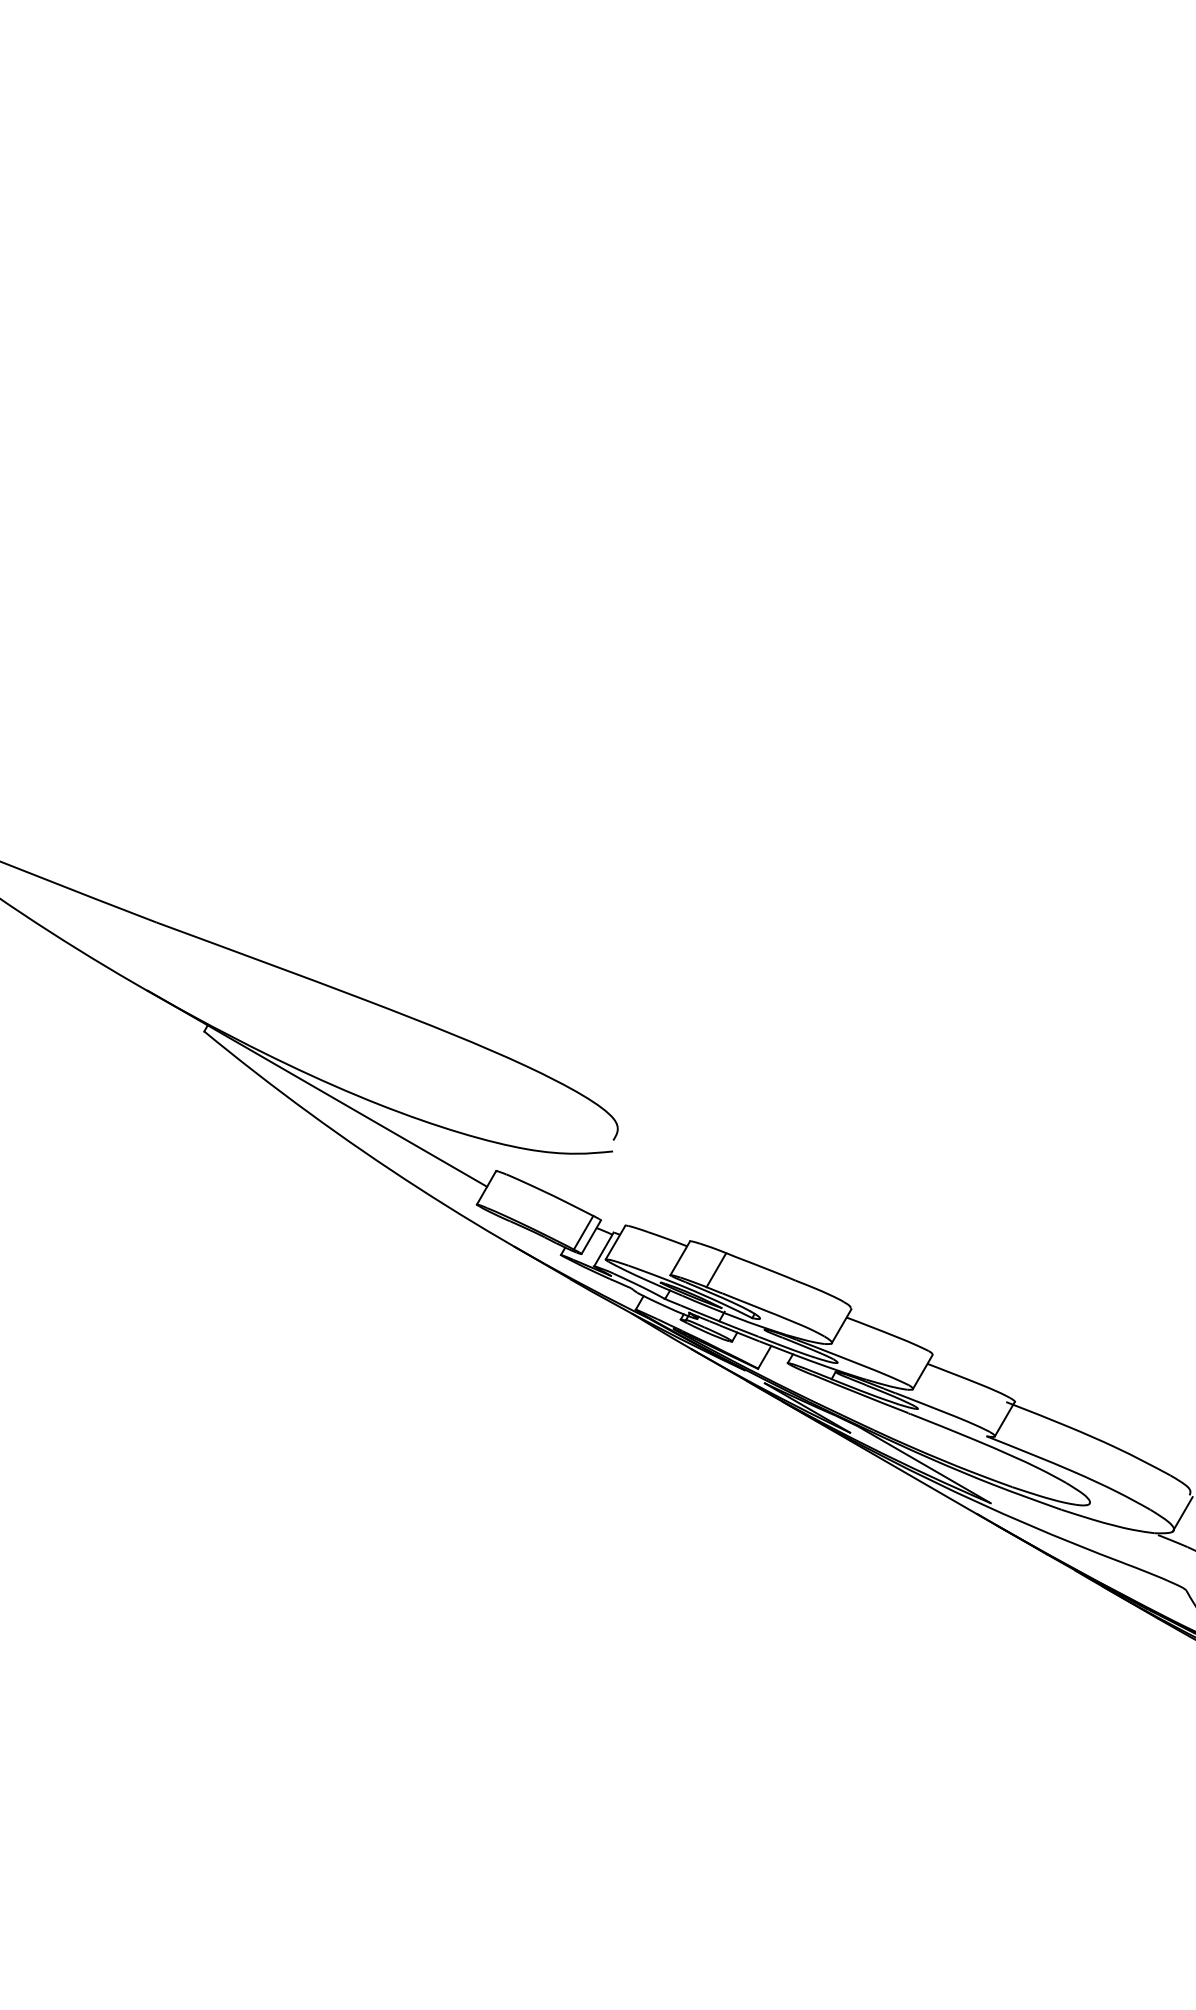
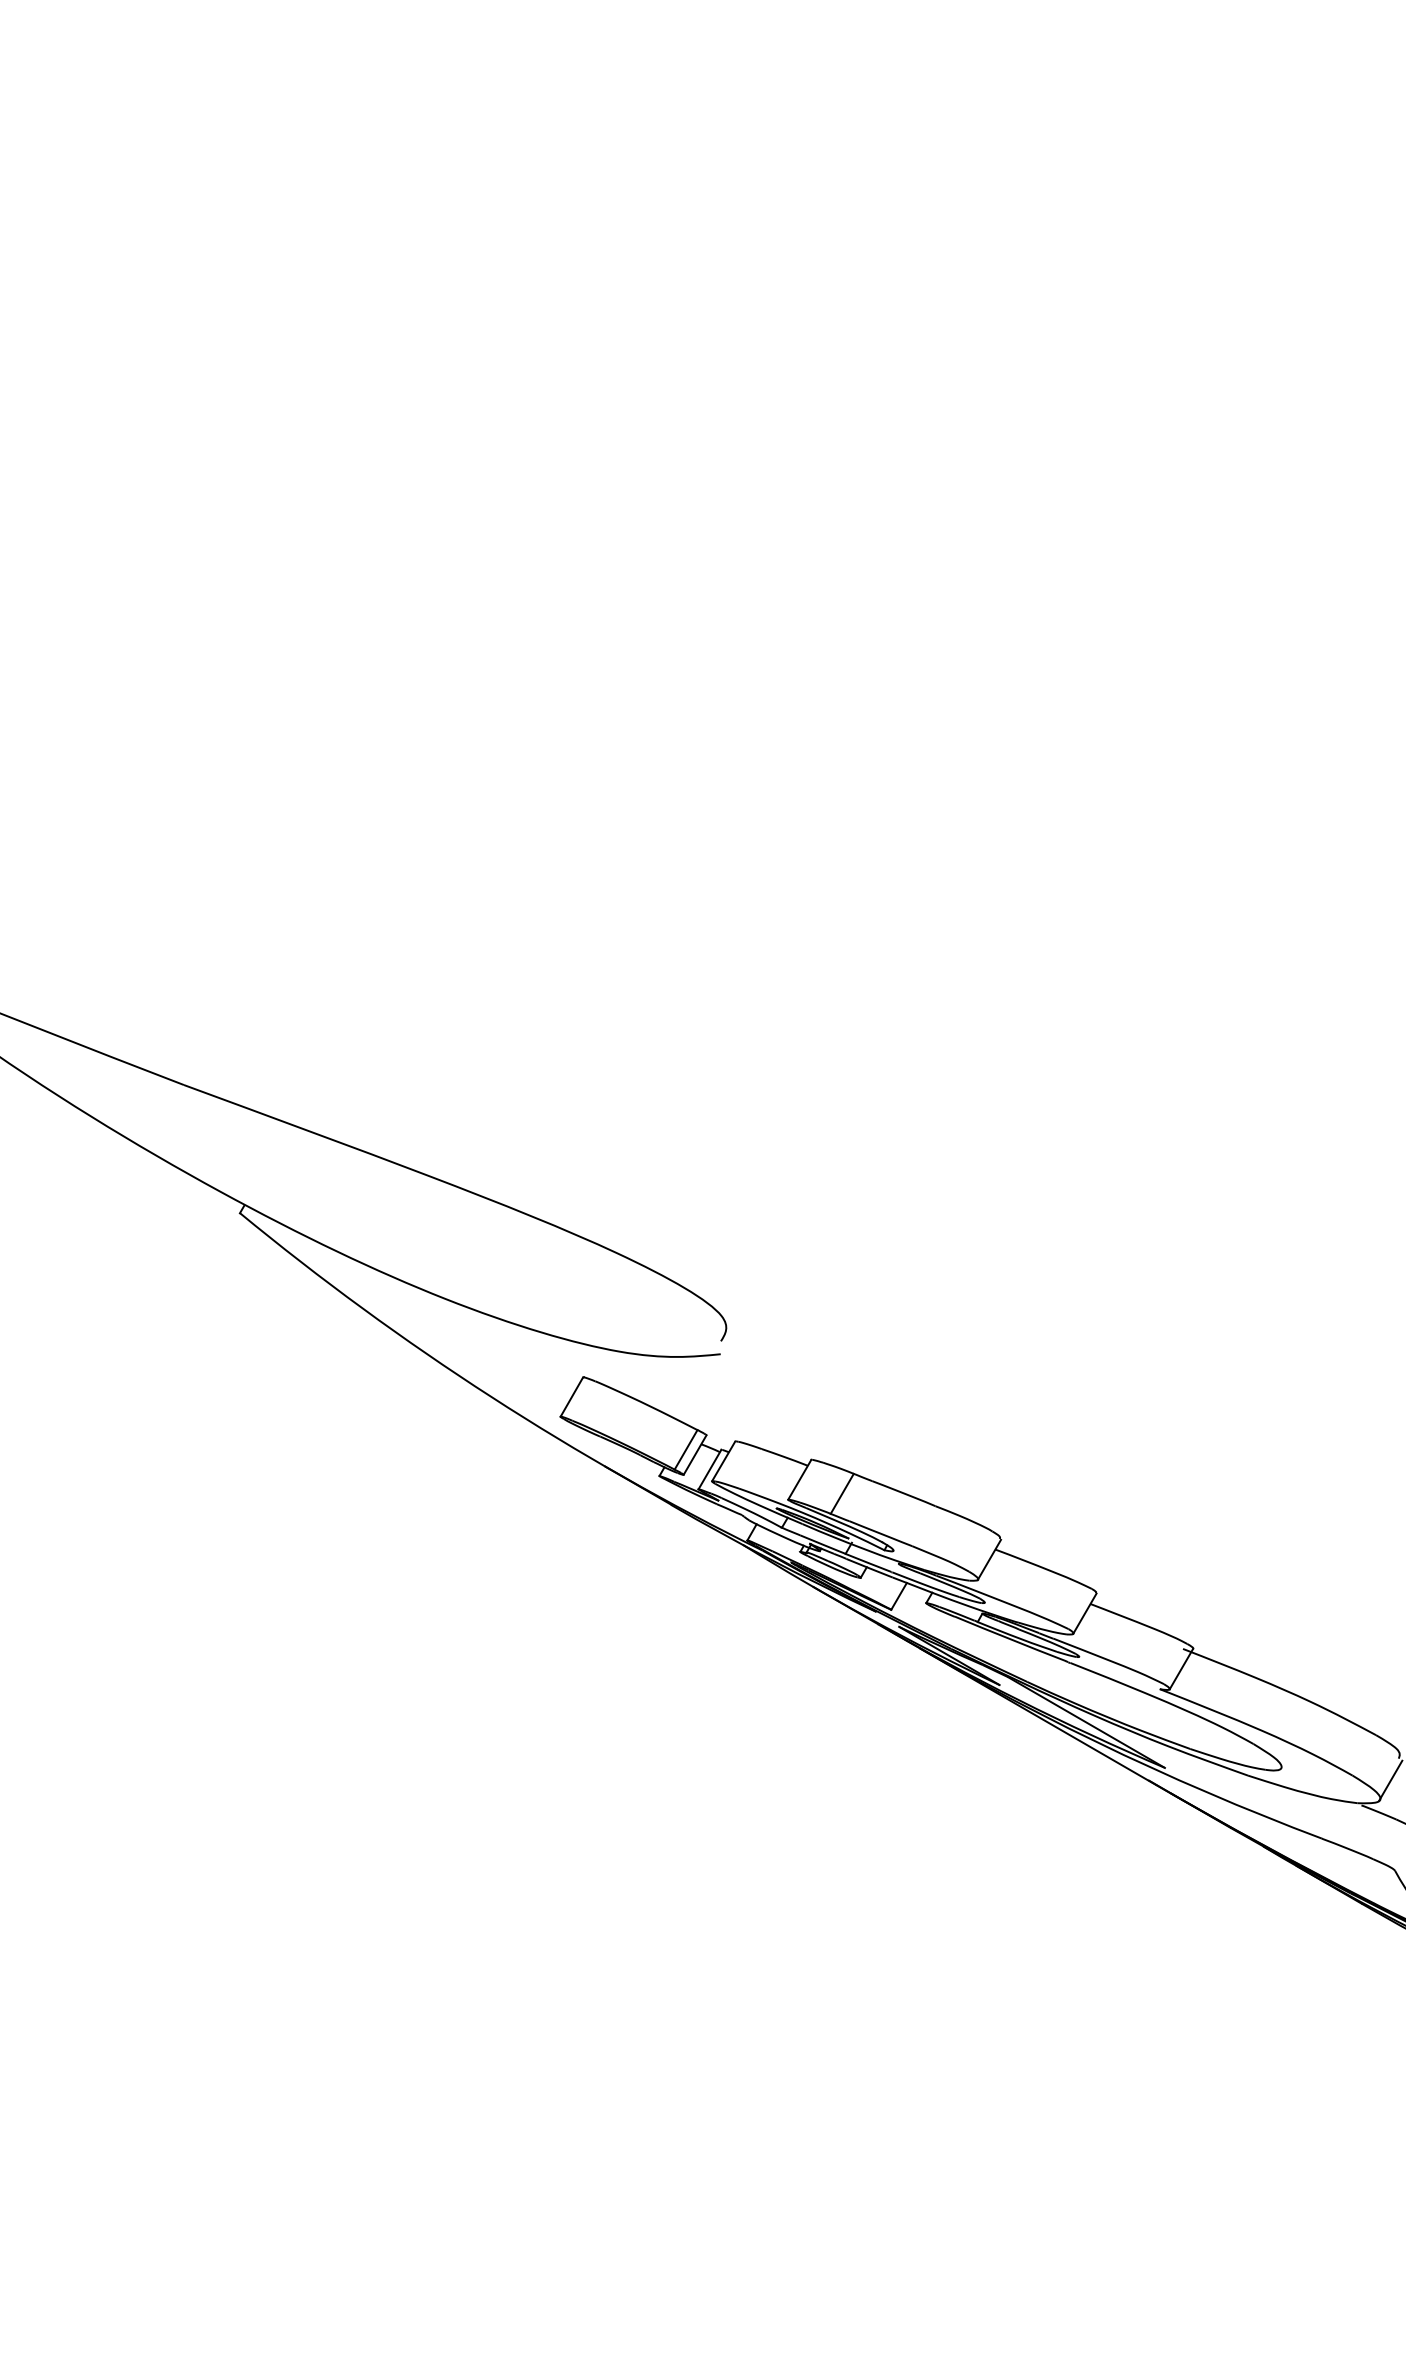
line: (317, 1088) -> (373, 1280), removed

